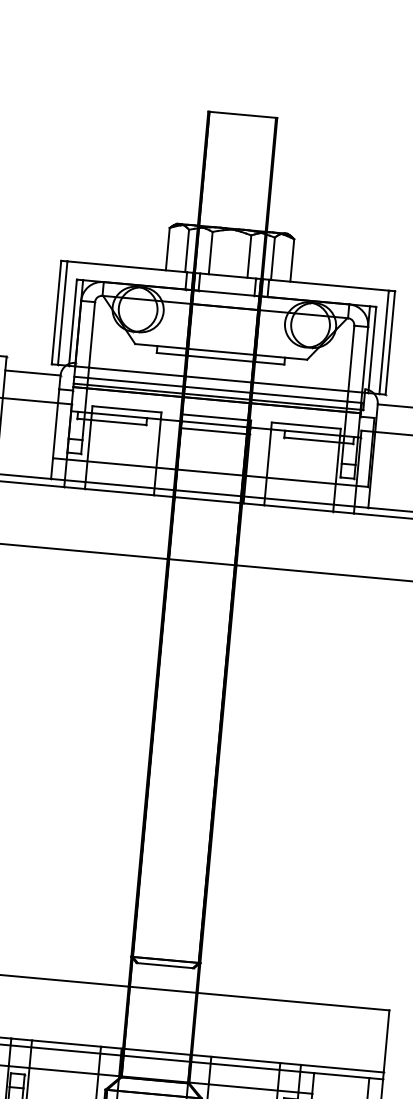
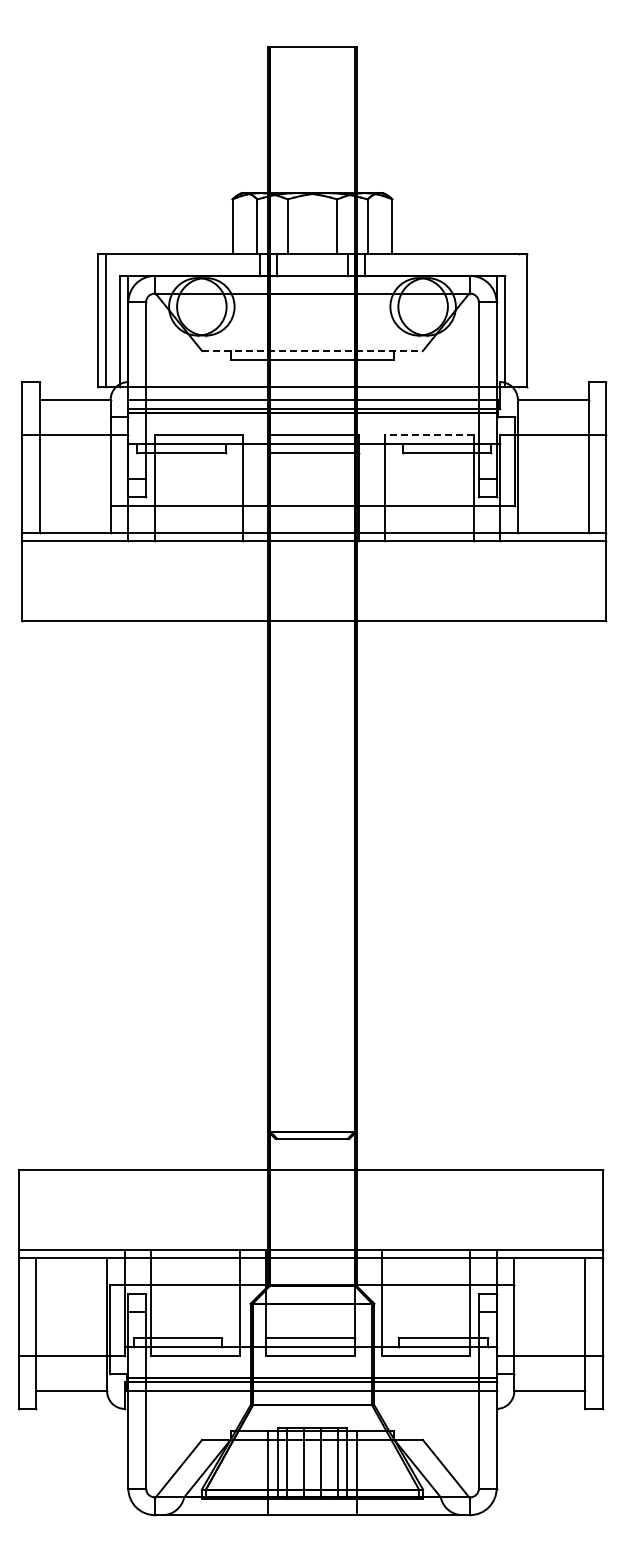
line: (383, 341) -> (518, 319), removed
line: (221, 352) -> (312, 351), solid -> dashed
line: (305, 425) -> (428, 435), solid -> dashed

